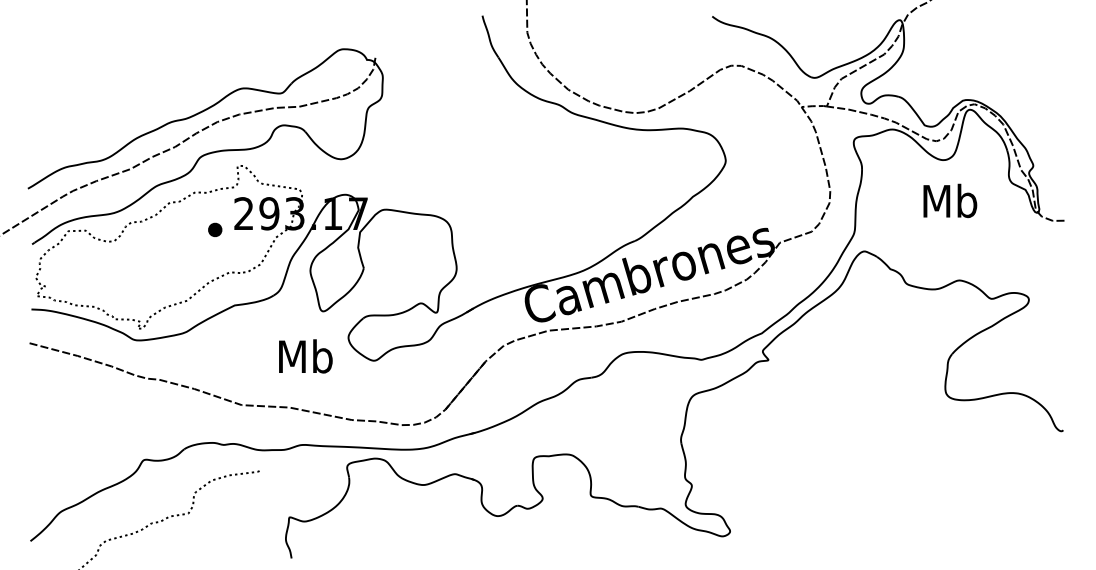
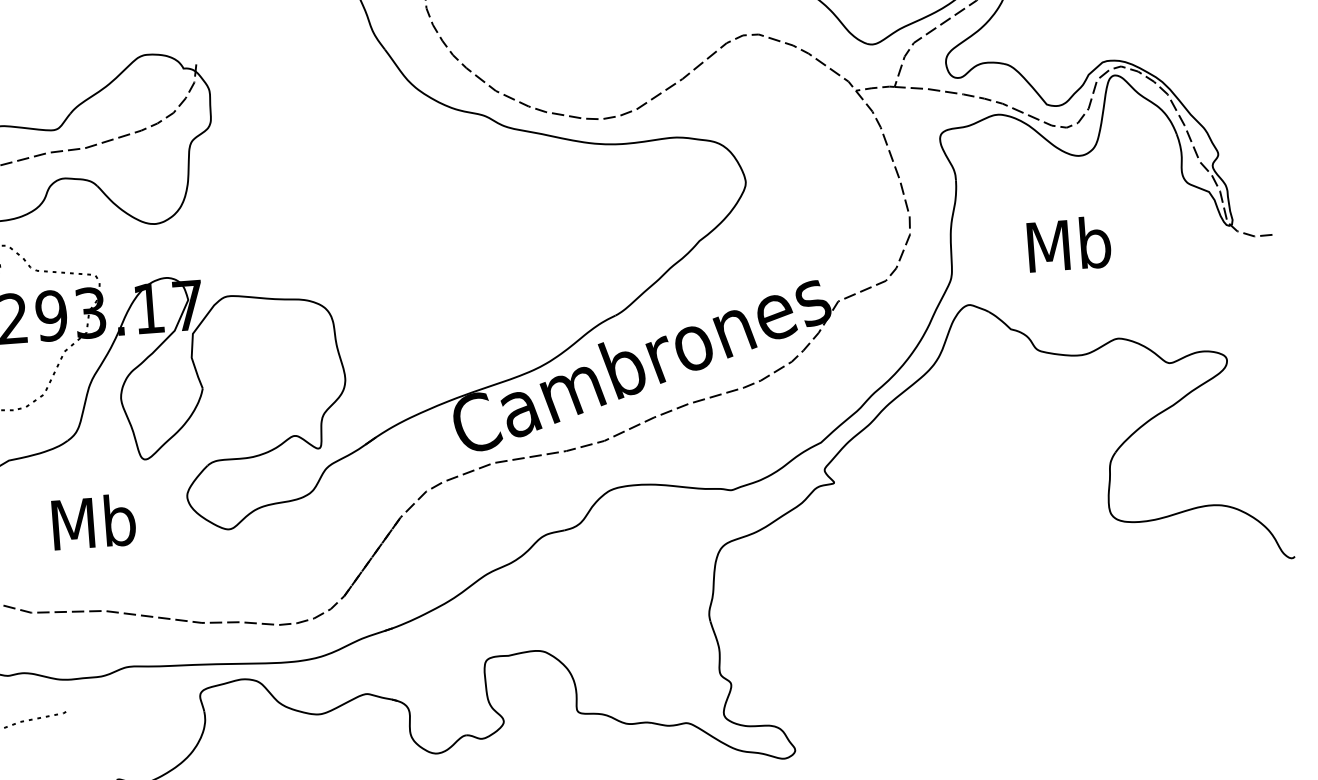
text: (950, 200) -> (1069, 243), moved
text: (305, 356) -> (93, 522), moved

